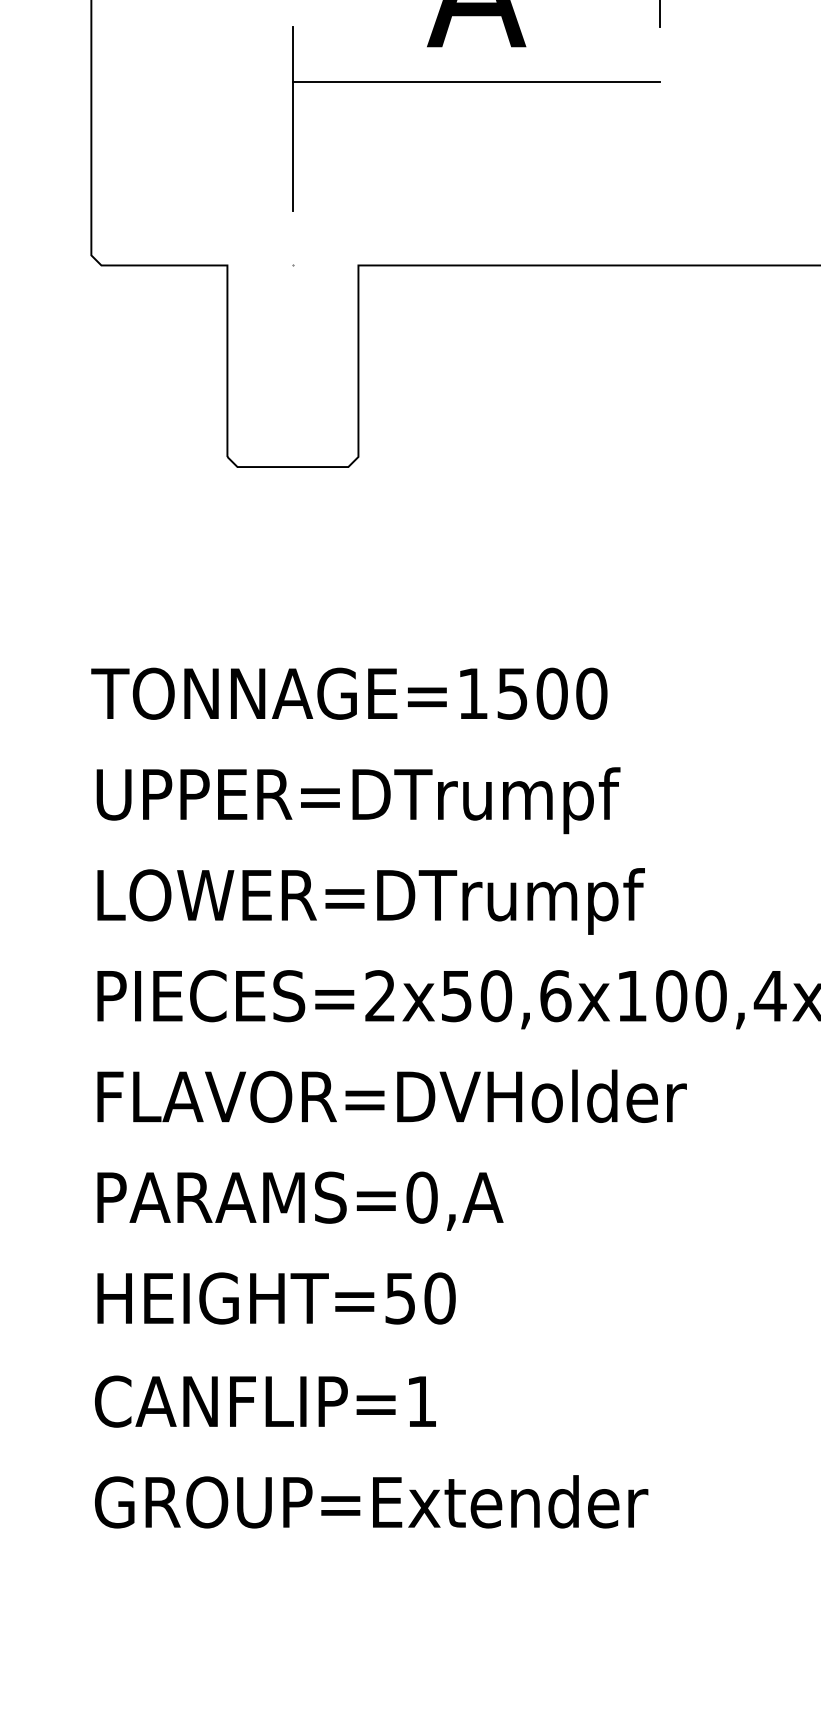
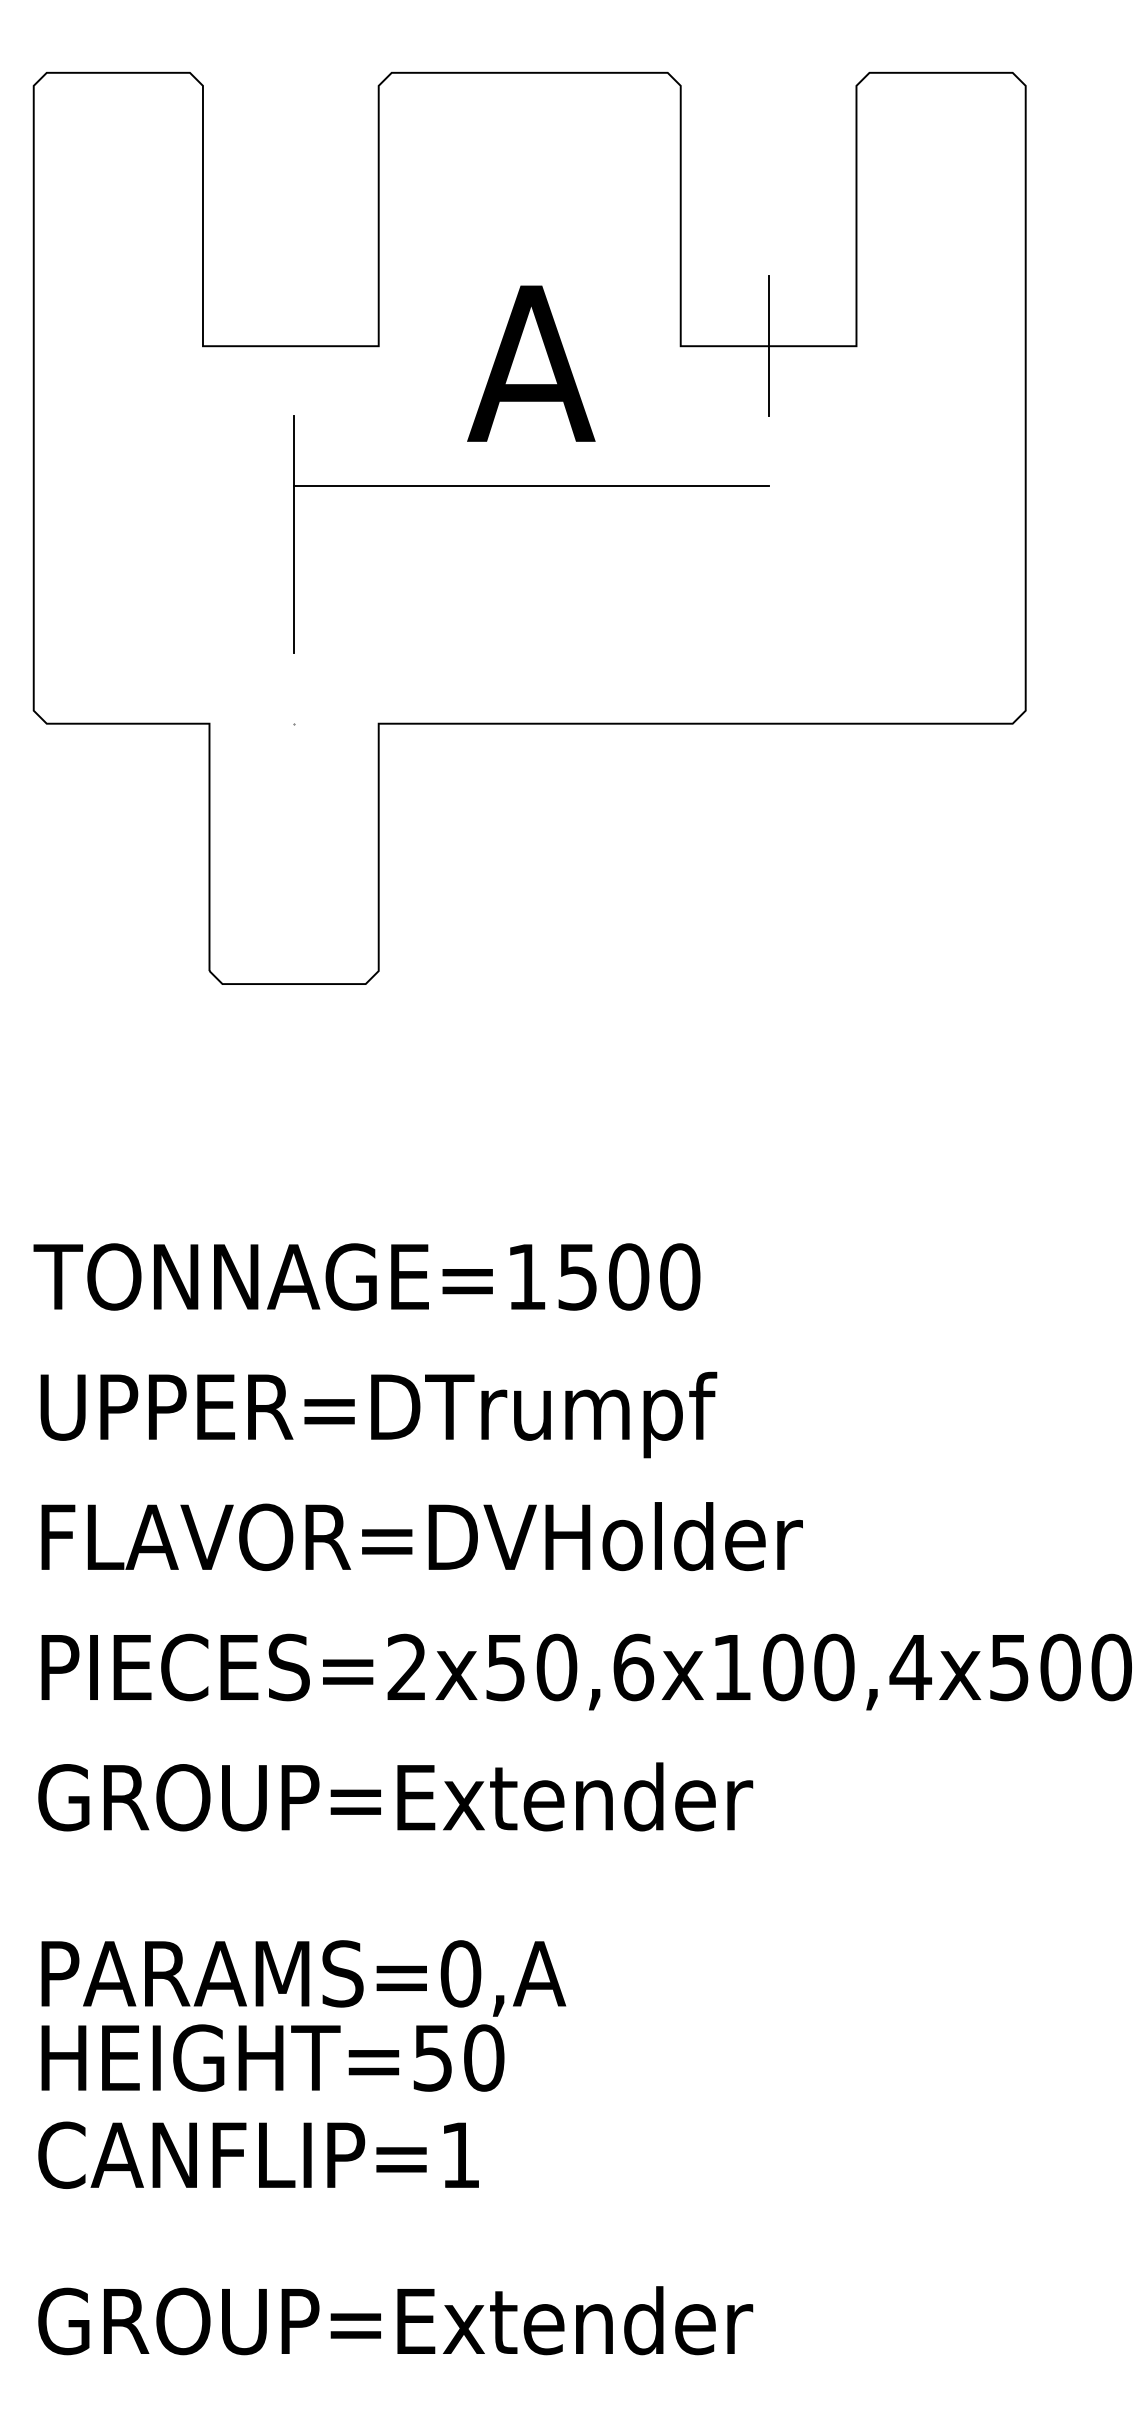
text: (394, 901) -> (425, 1545), LOWER=DTrumpf -> FLAVOR=DVHolder
text: (390, 1096) -> (420, 1796), FLAVOR=DVHolder -> GROUP=Extender
text: (300, 1201) -> (303, 1978), moved
text: (265, 1401) -> (258, 2154), moved

